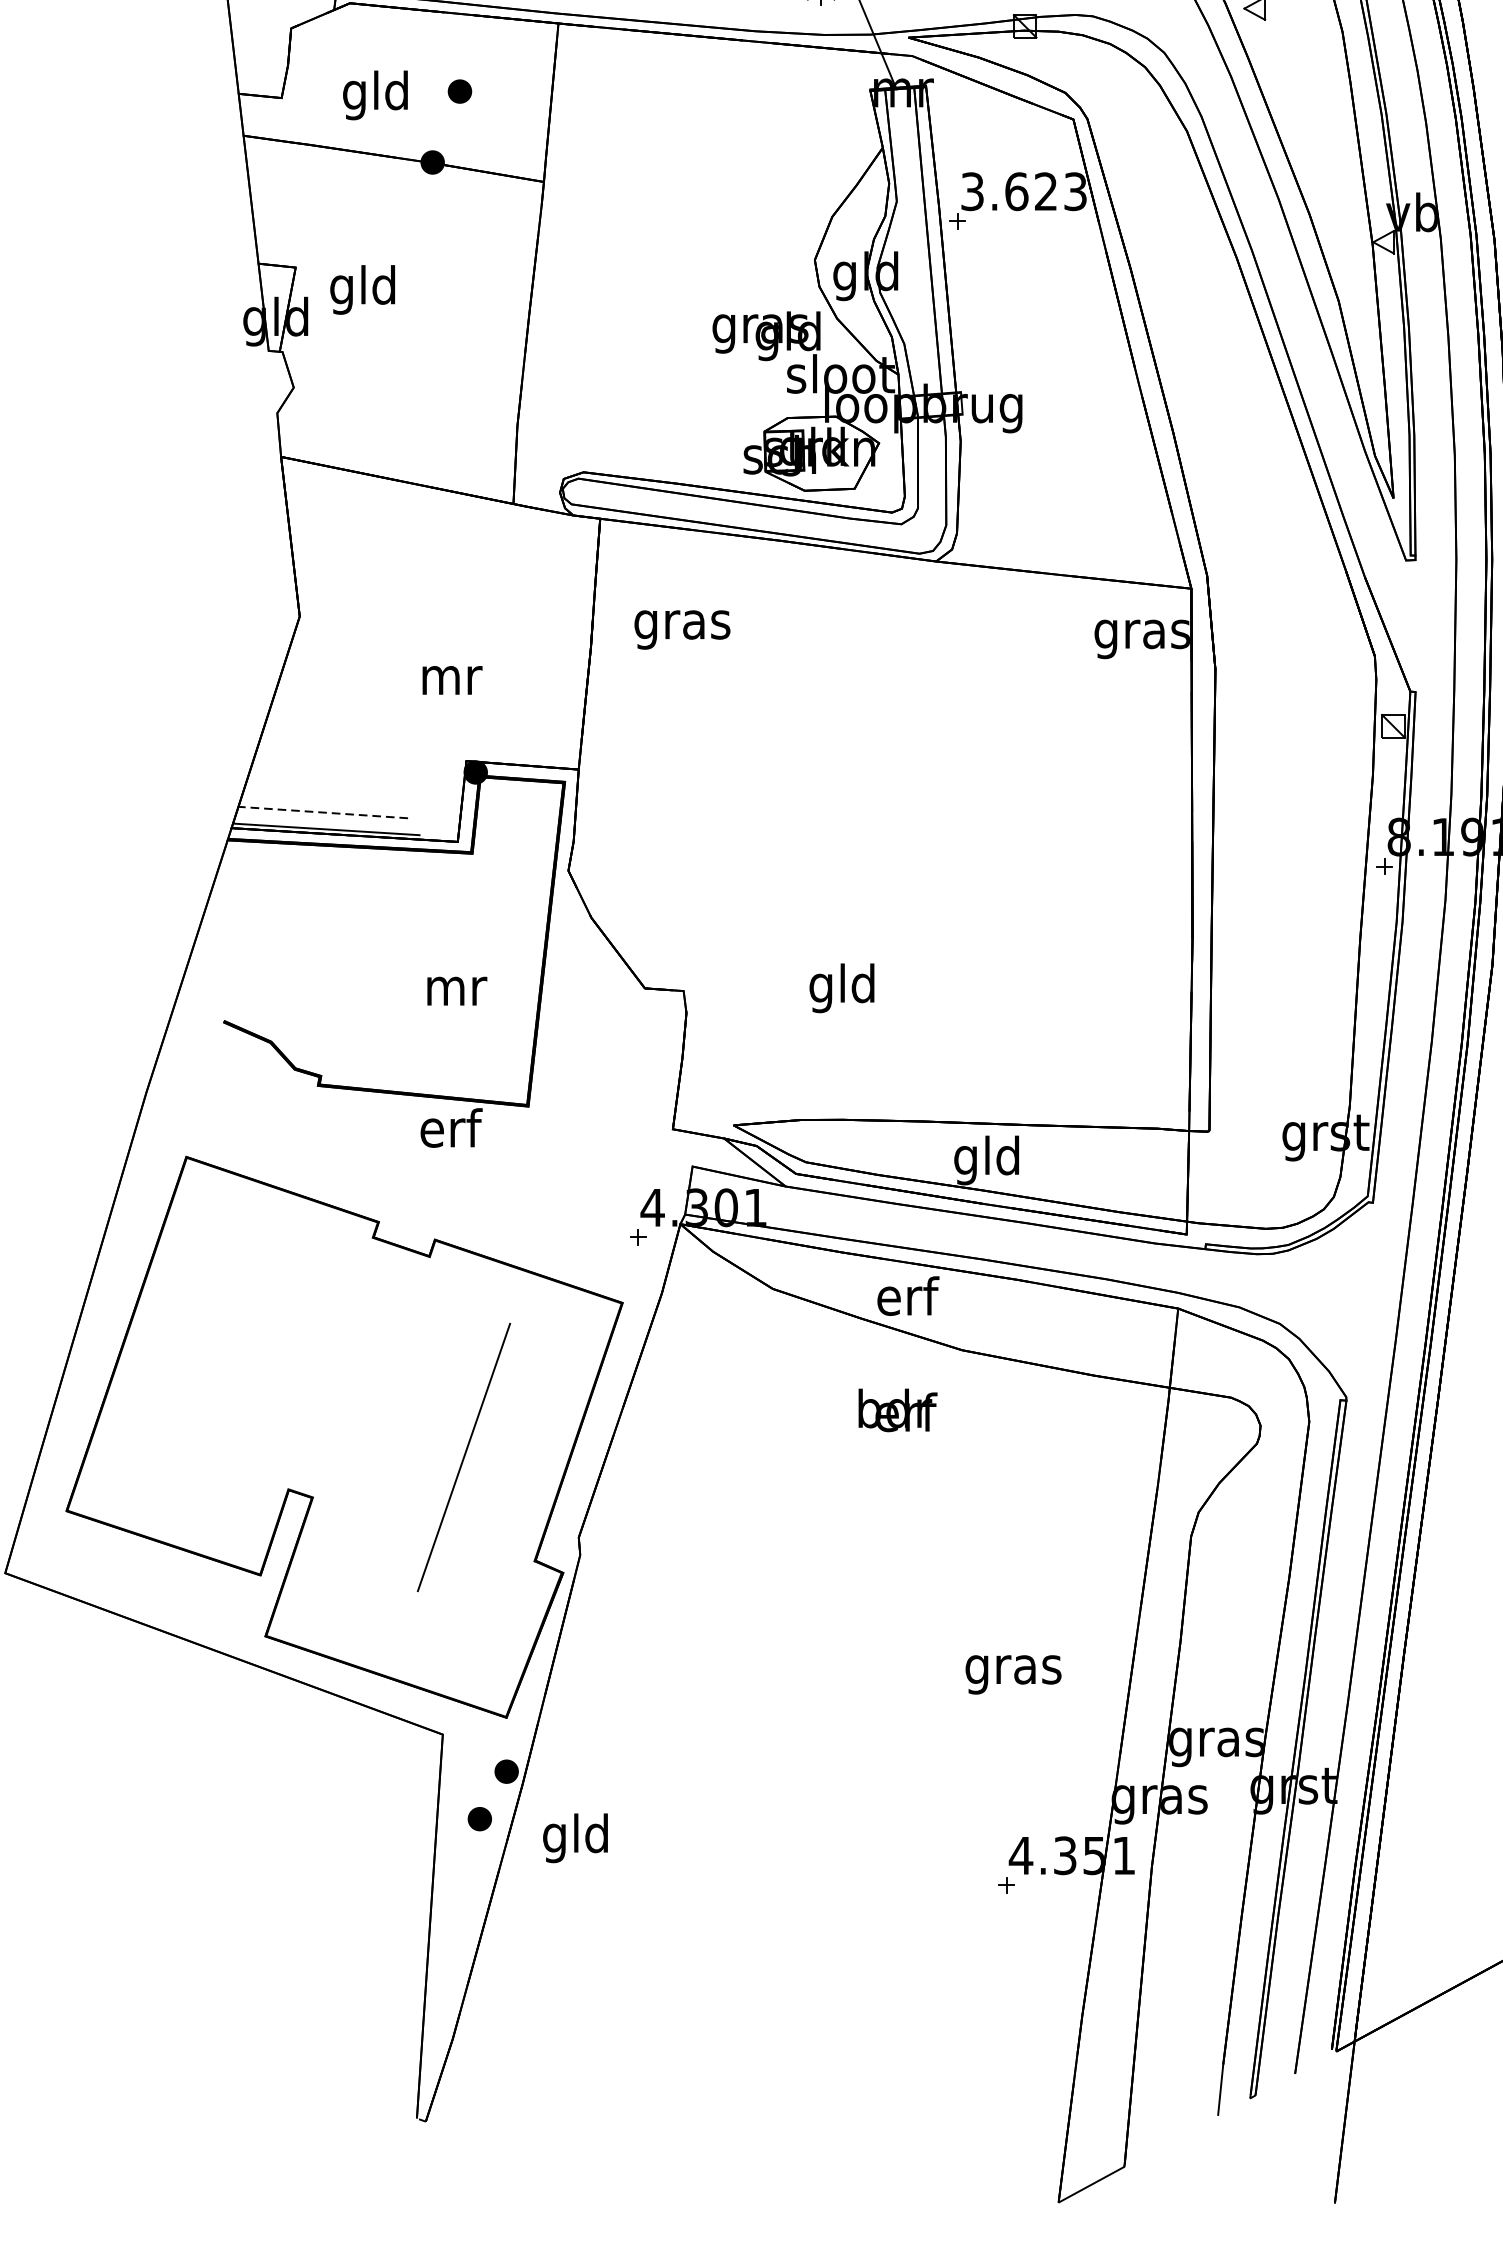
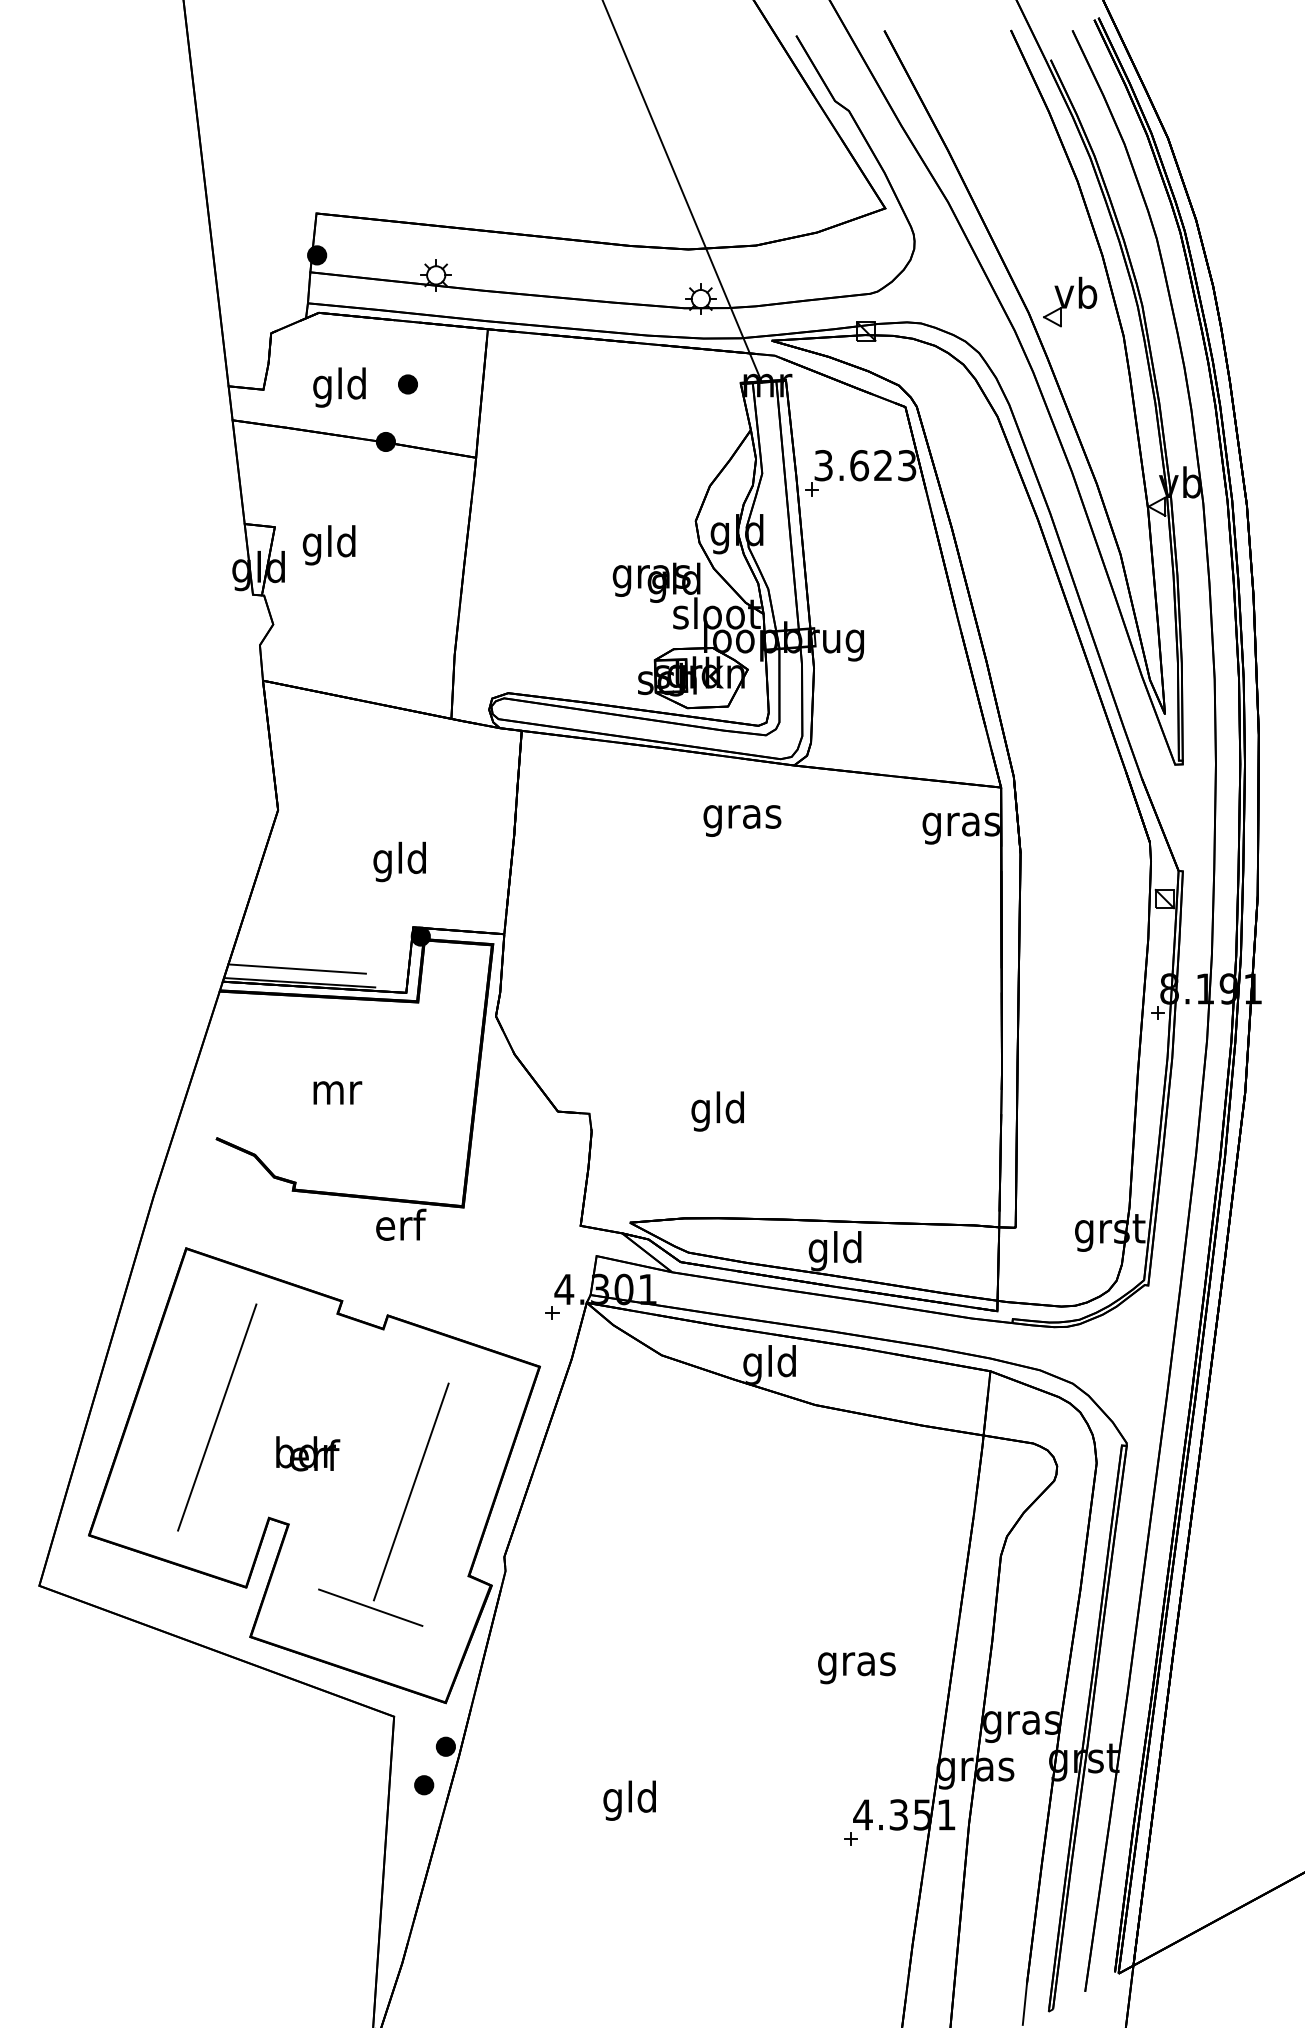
text: (682, 629) -> (742, 820), moved
text: (449, 679) -> (399, 861), mr -> gld
line: (323, 813) -> (297, 969), dashed -> solid
text: (456, 990) -> (337, 1092), moved
text: (905, 1300) -> (769, 1364), erf -> gld
line: (224, 1365) -> (217, 1417), added
text: (898, 1410) -> (308, 1453), moved
line: (413, 1599) -> (370, 1607), added
text: (575, 1837) -> (629, 1800), moved

